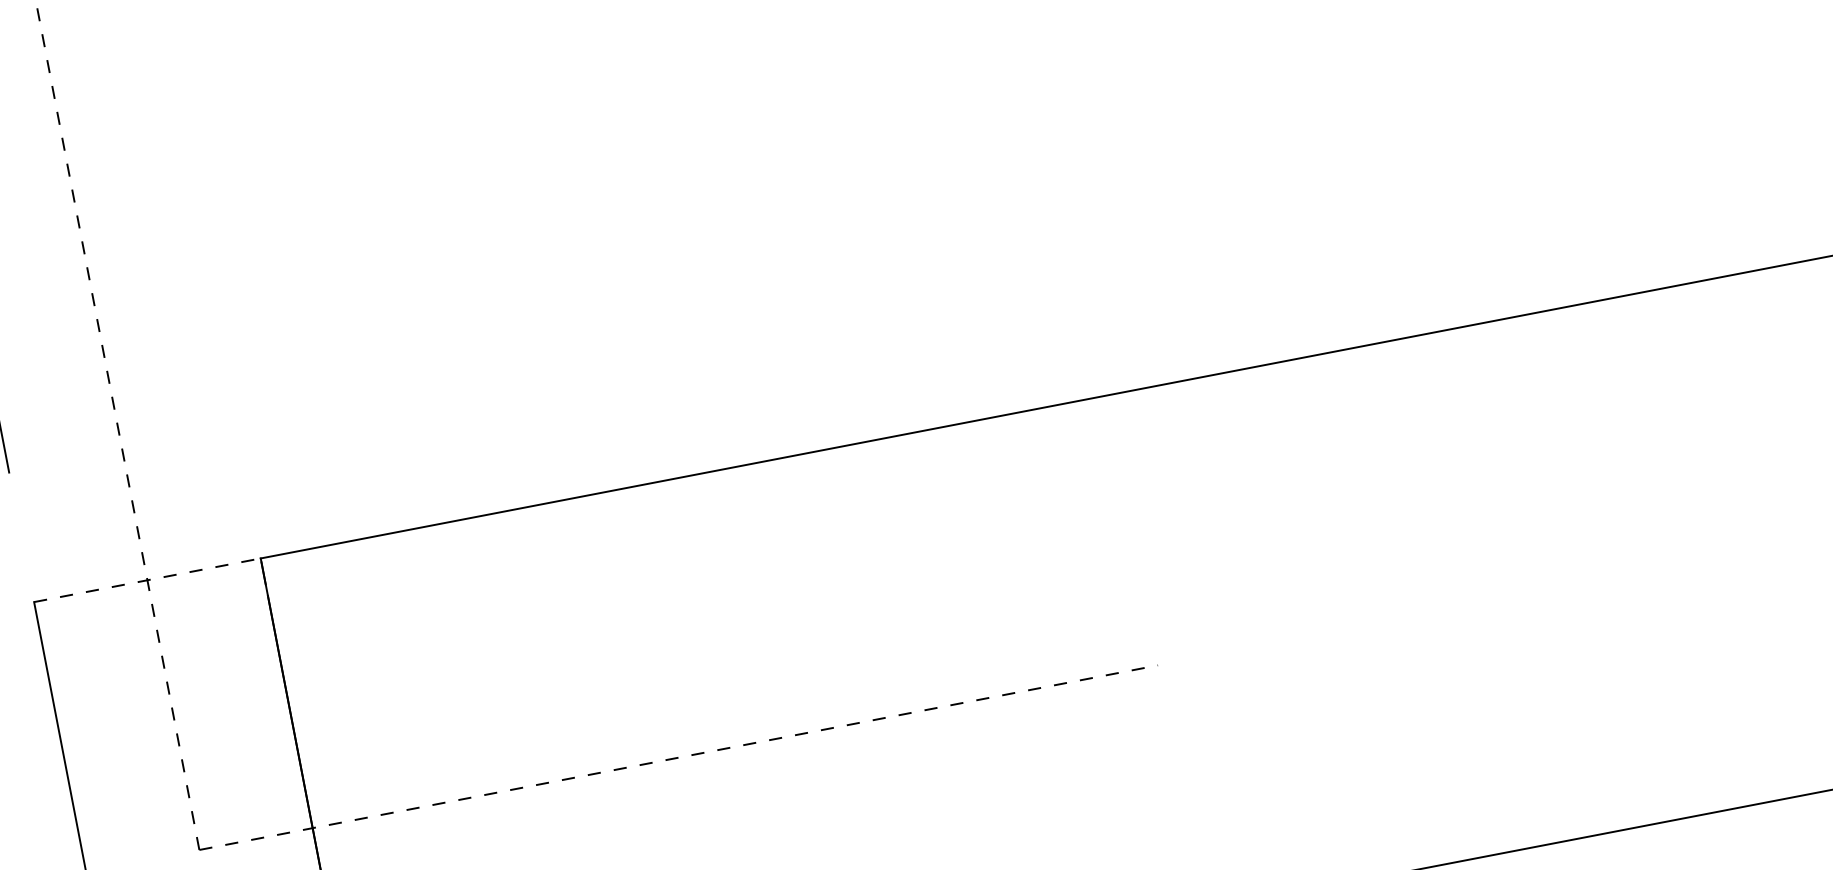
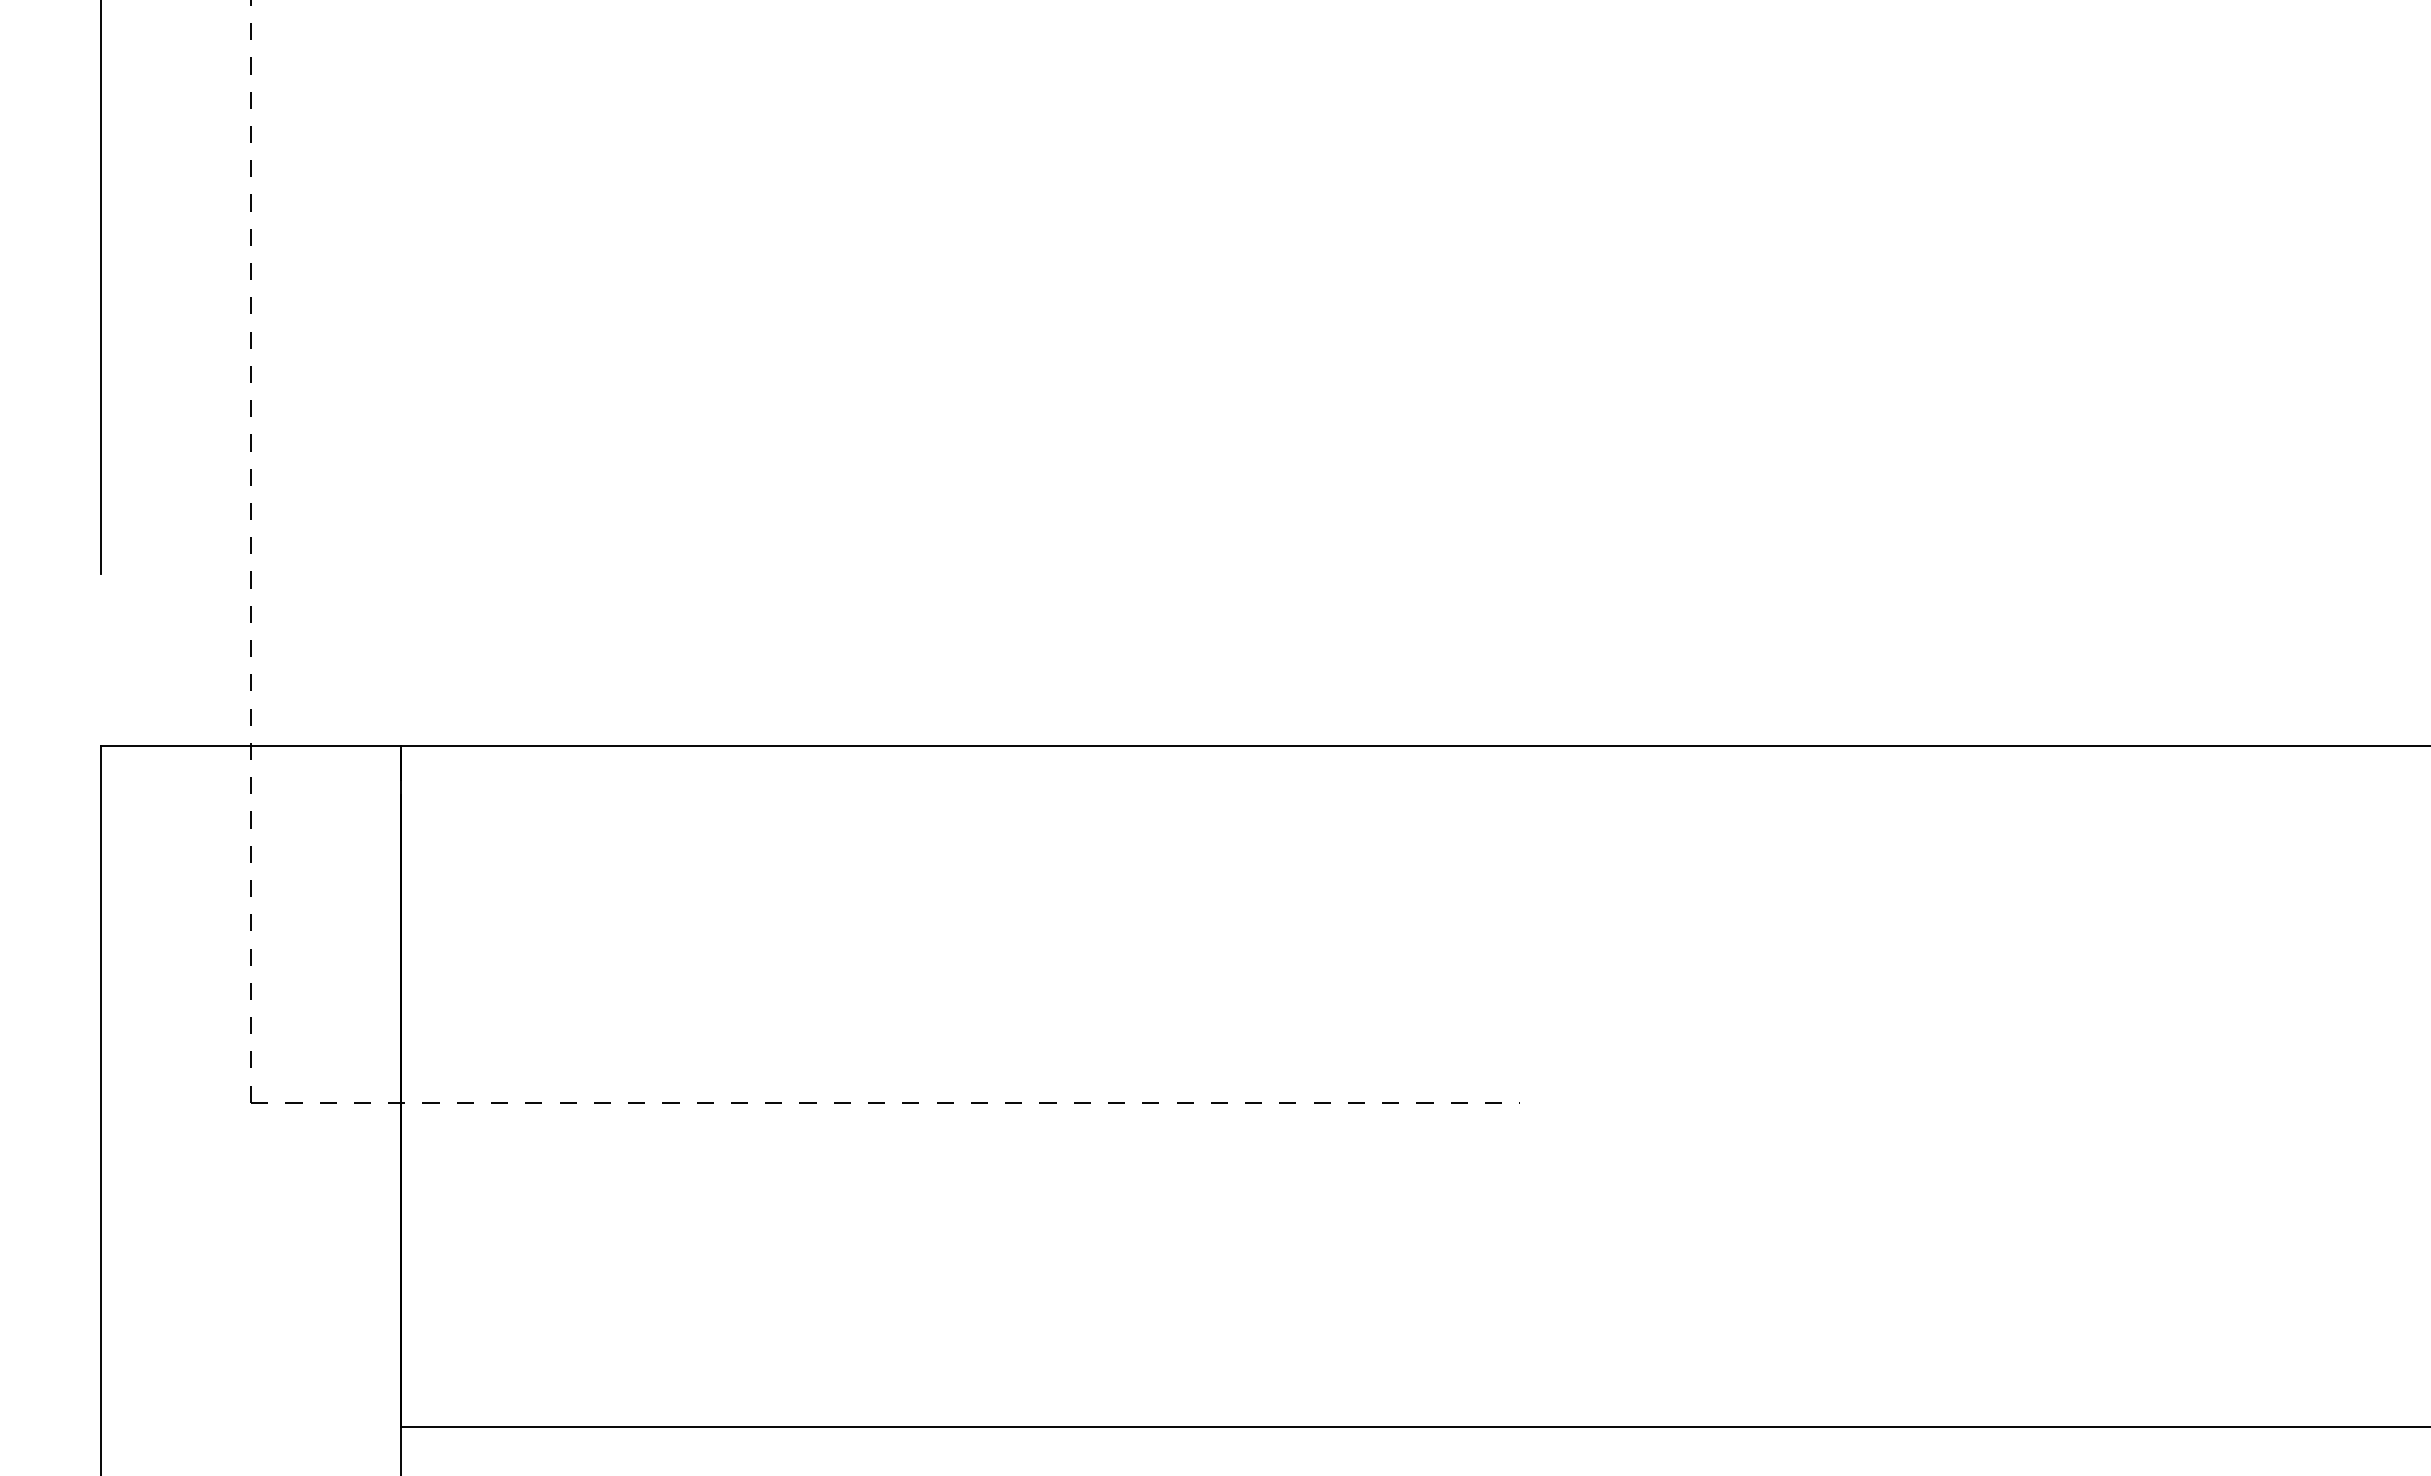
line: (147, 579) -> (251, 745), dashed -> solid

